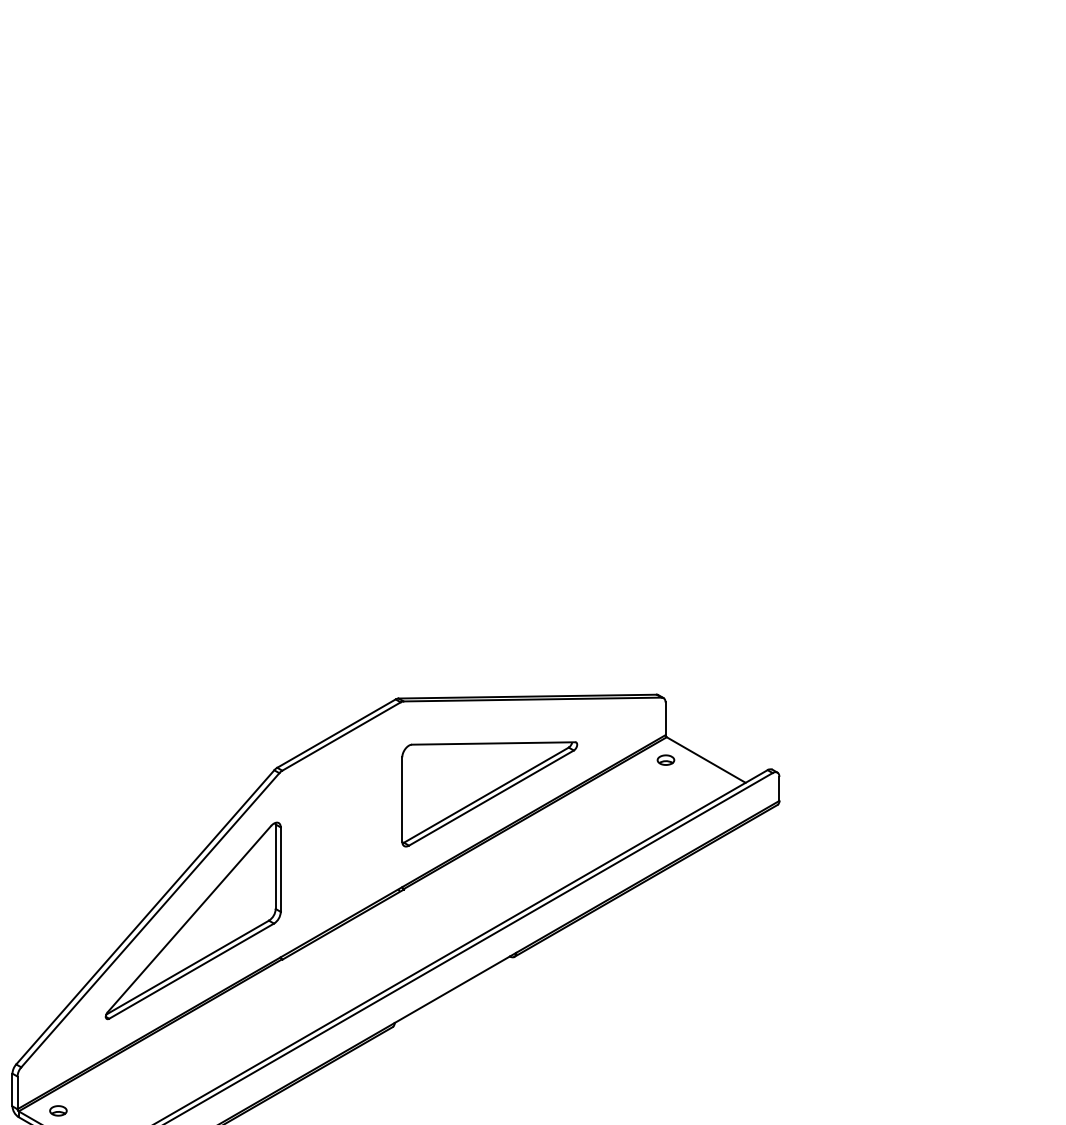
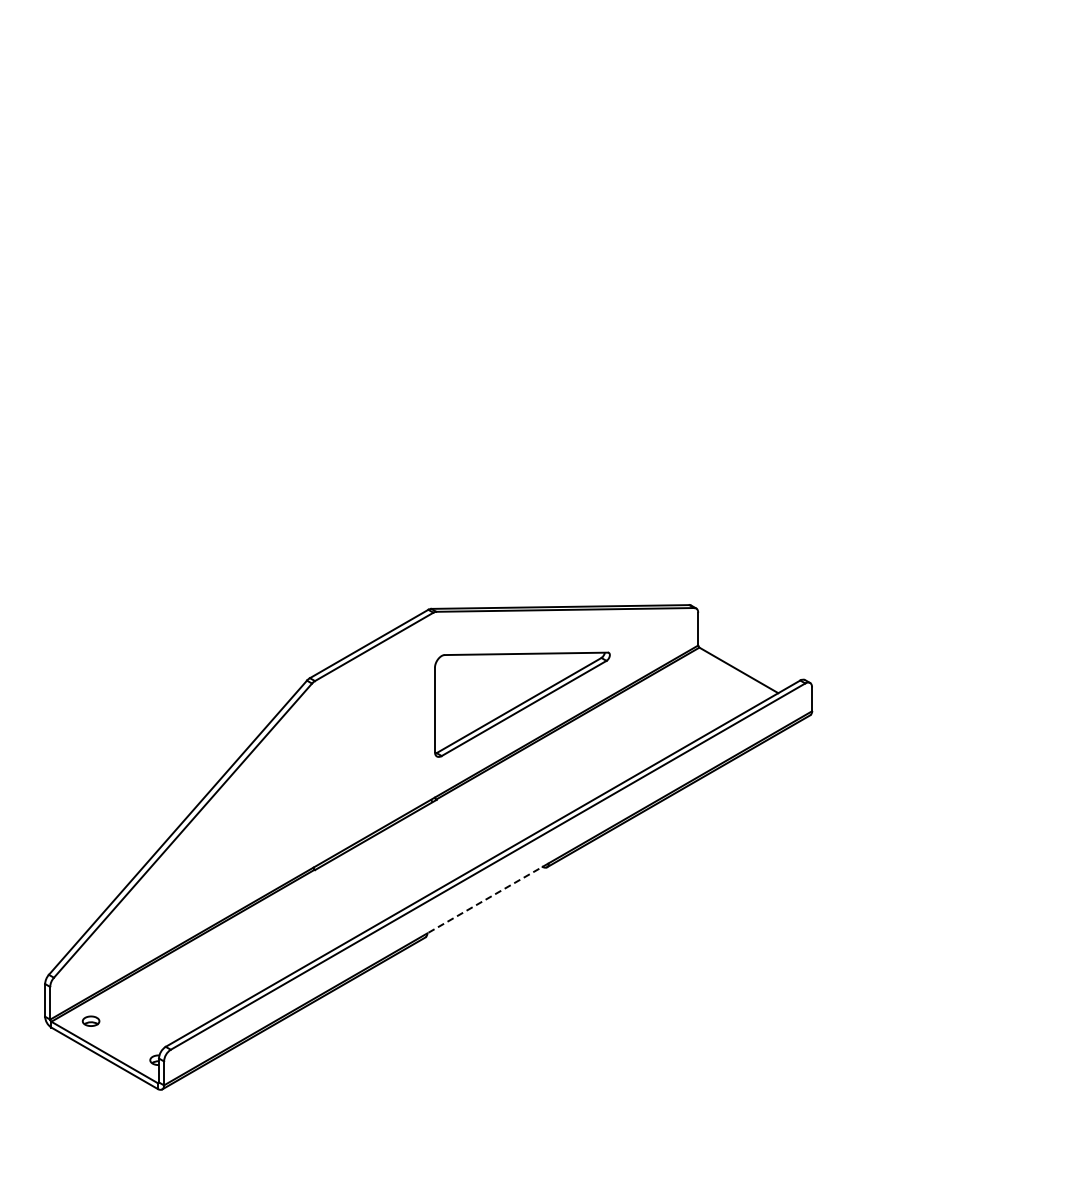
part: (665, 760) -> (698, 670), removed
part: (192, 921) -> (225, 831), removed
line: (454, 988) -> (487, 898), solid -> dashed

